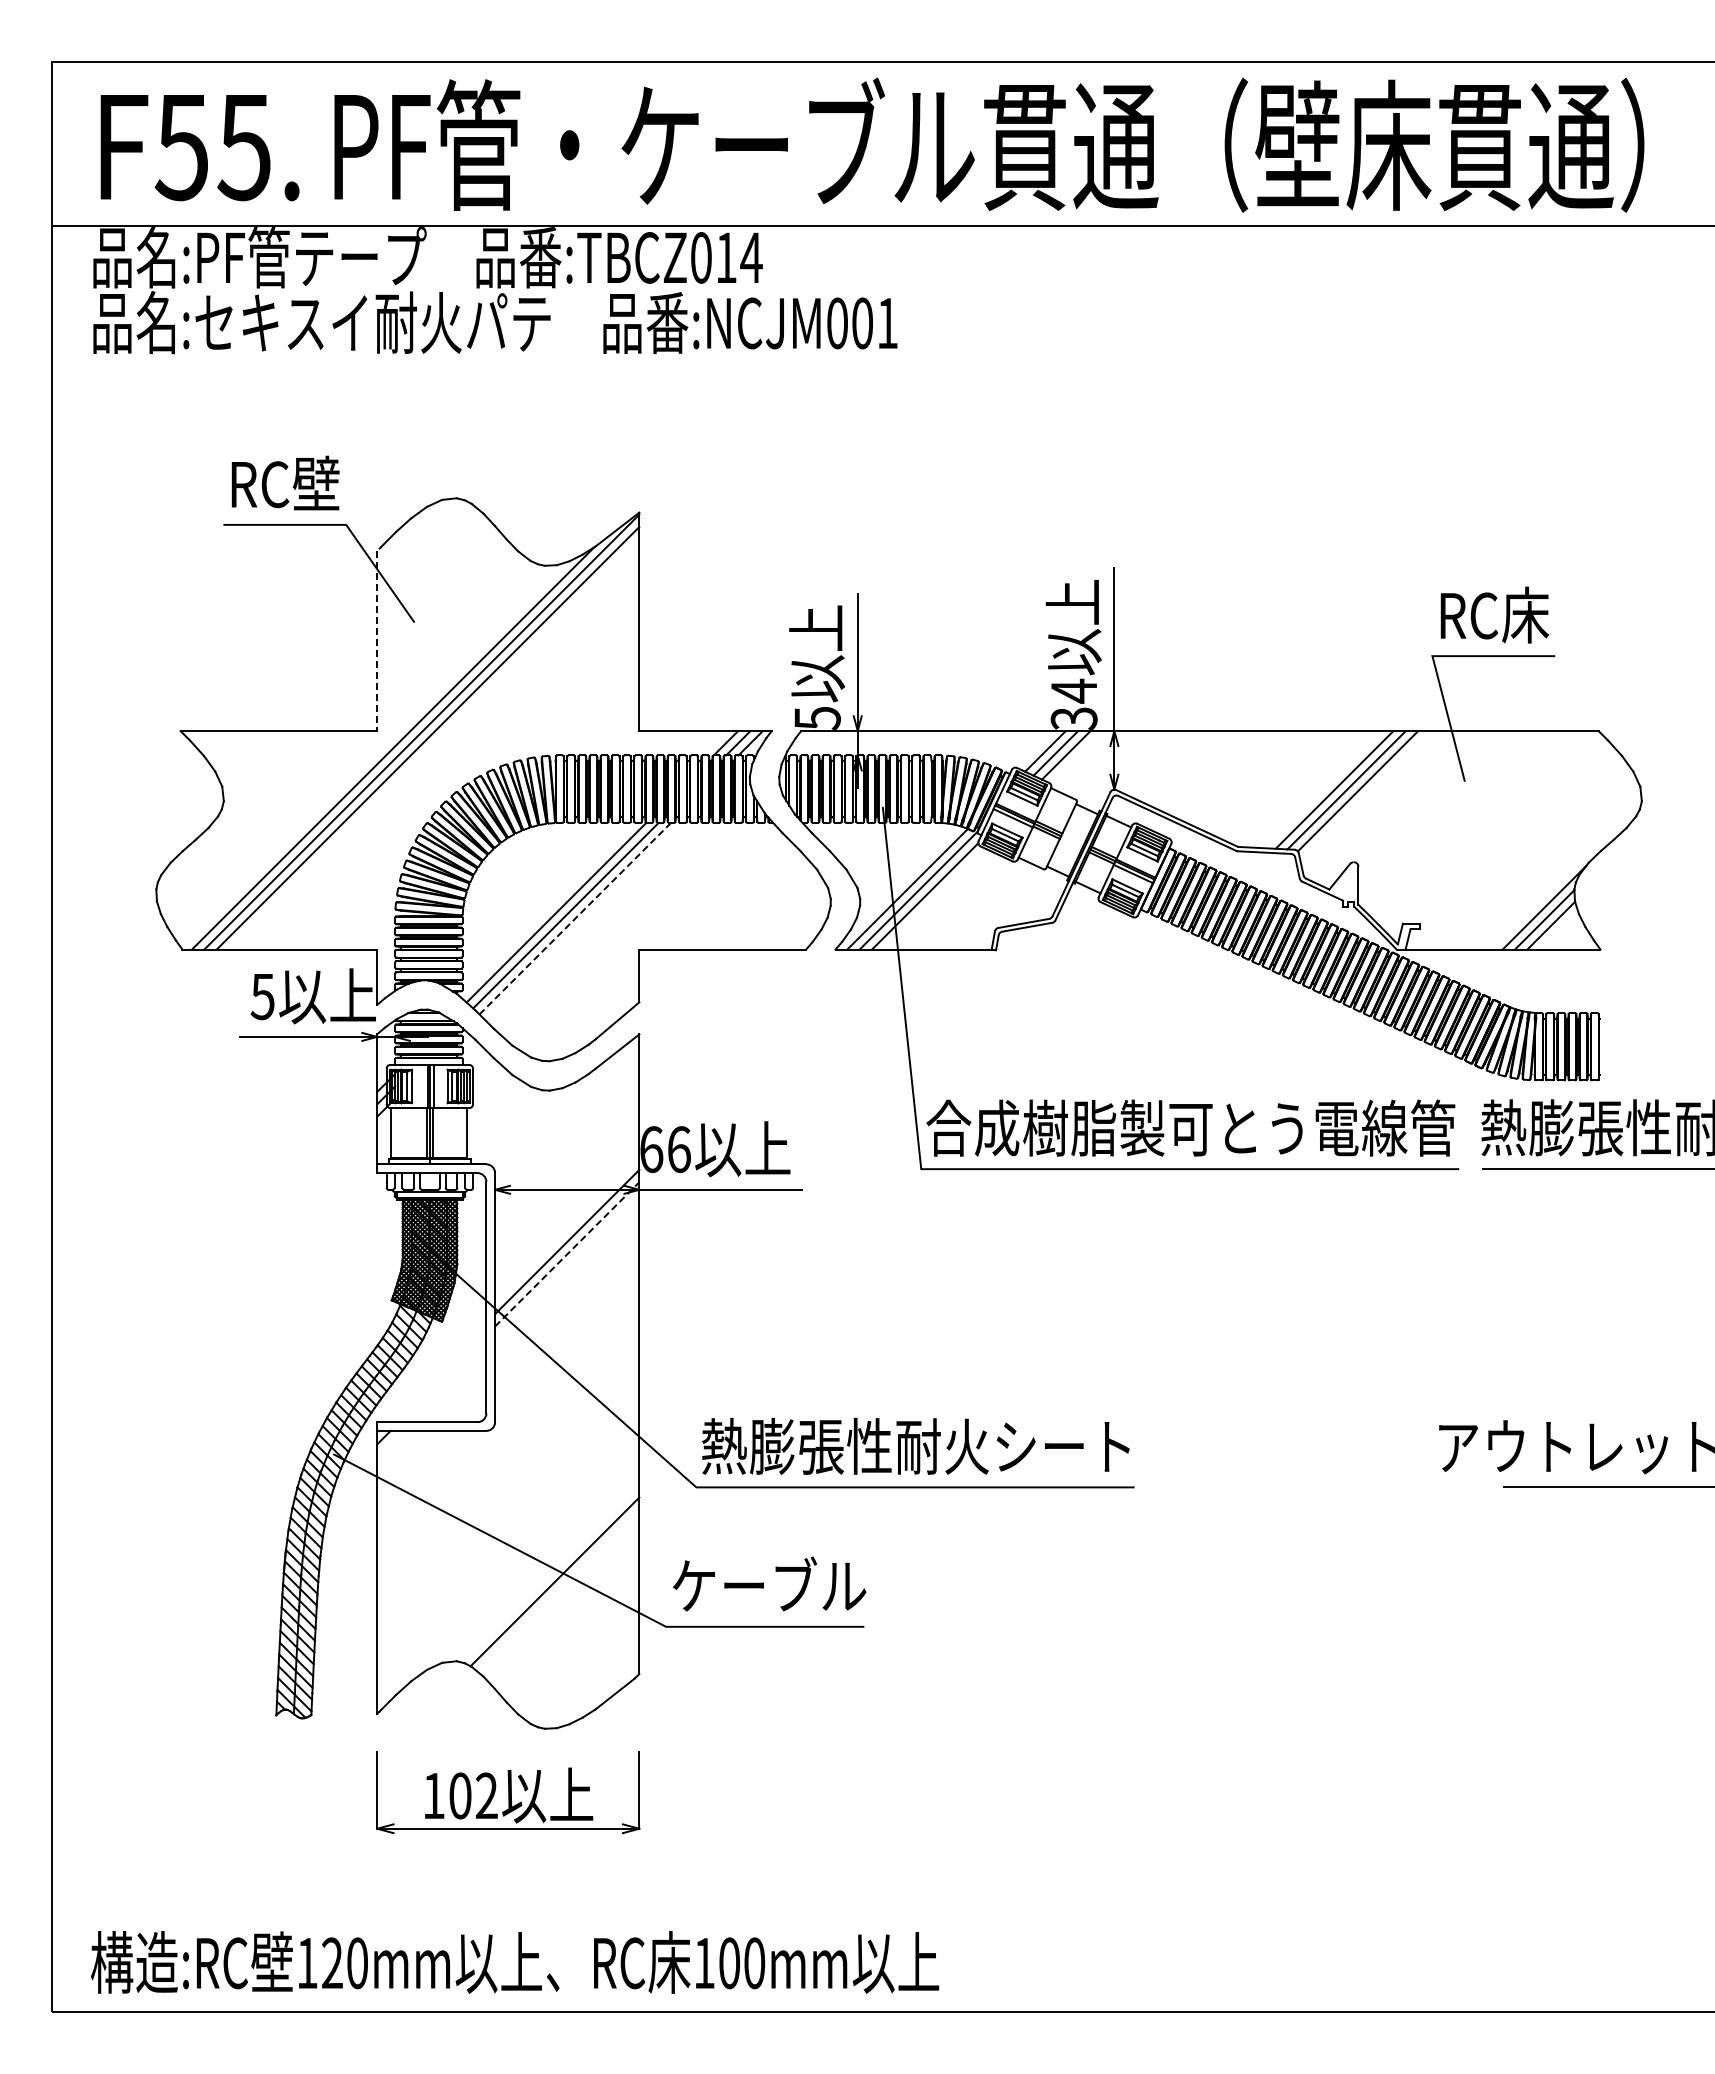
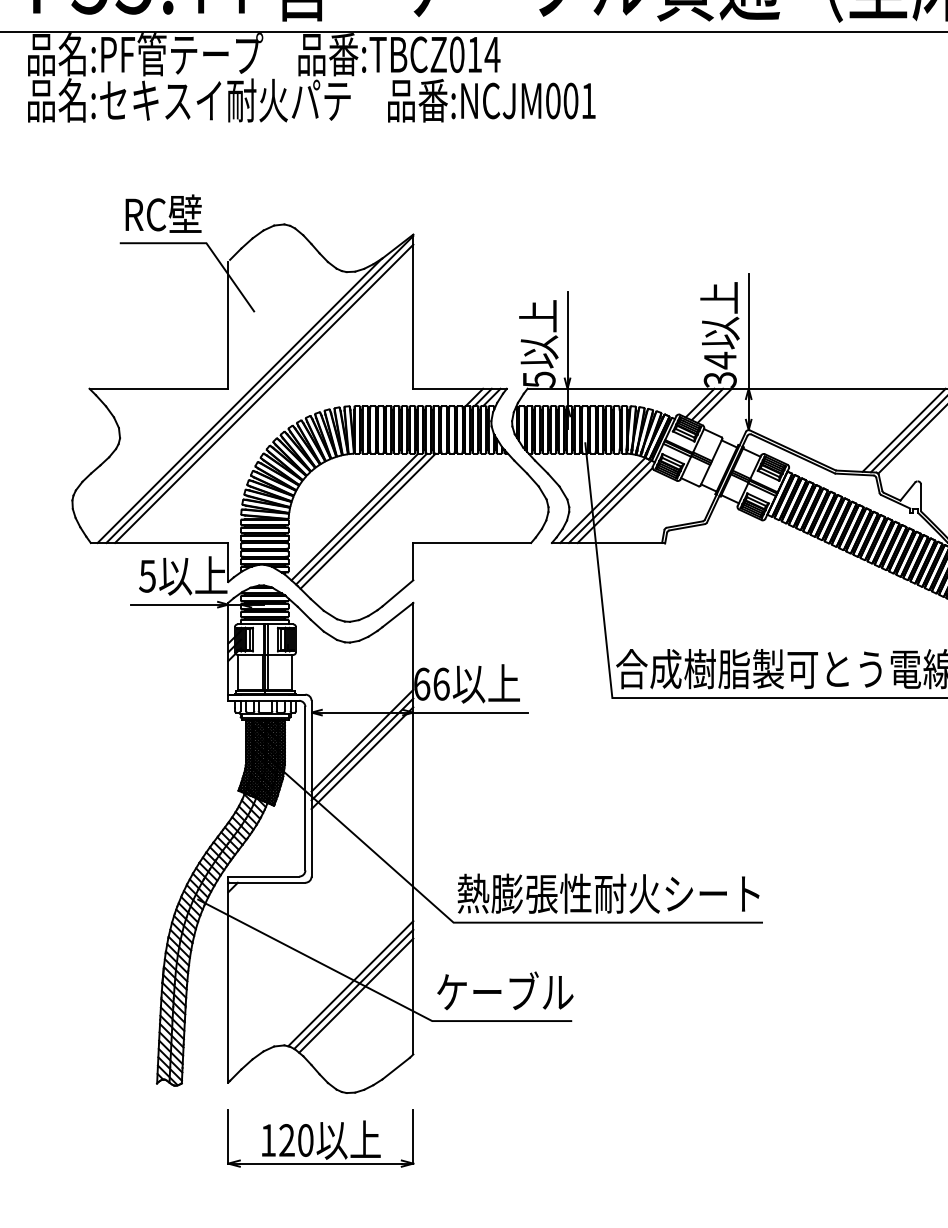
line: (377, 641) -> (228, 325), dashed -> solid
line: (575, 918) -> (368, 521), dashed -> solid
line: (567, 1229) -> (362, 740), added
line: (567, 1254) -> (362, 758), dashed -> solid
line: (550, 1573) -> (350, 983), added
line: (558, 1590) -> (356, 995), added
text: (473, 1795) -> (296, 1140), 102 -> 120

